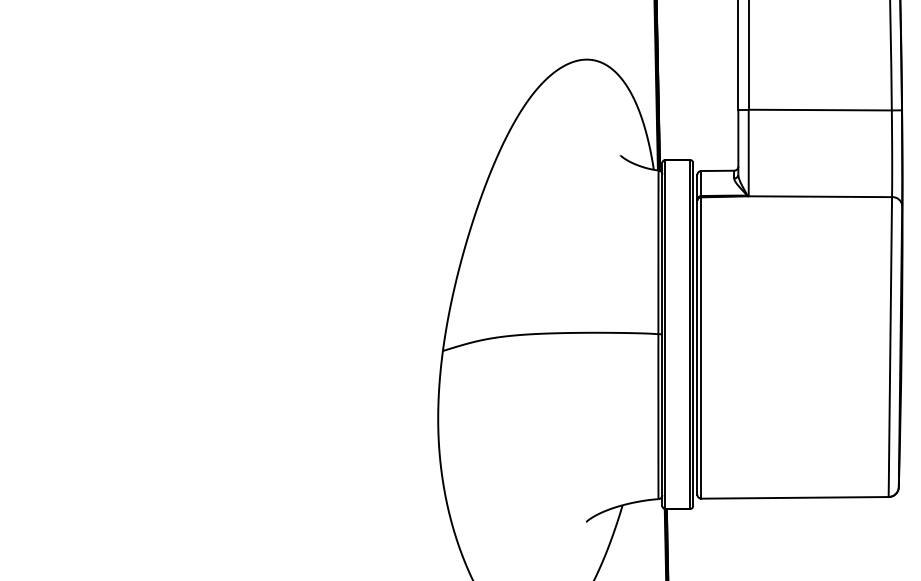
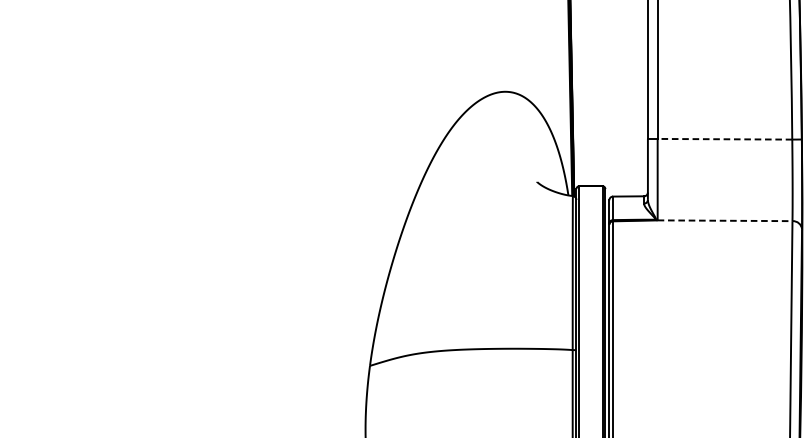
line: (820, 110) -> (725, 139), solid -> dashed
line: (820, 196) -> (725, 220), solid -> dashed

